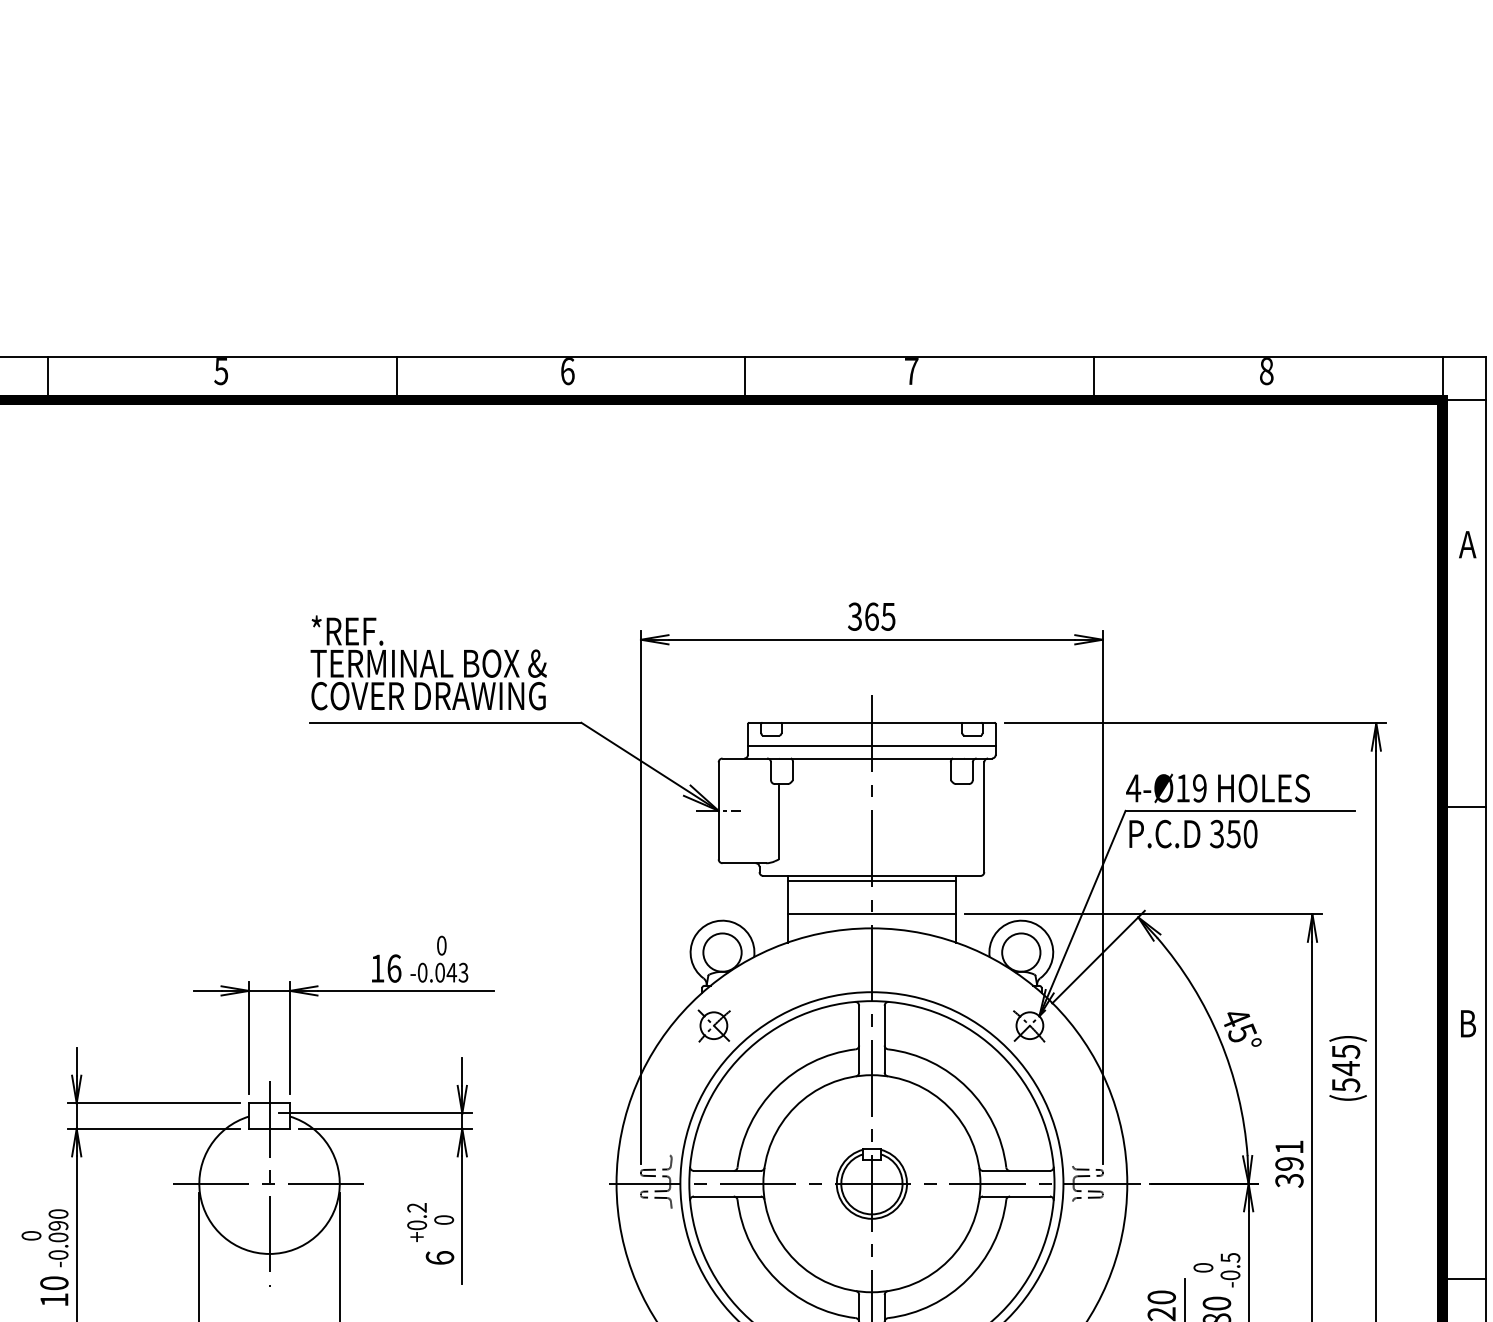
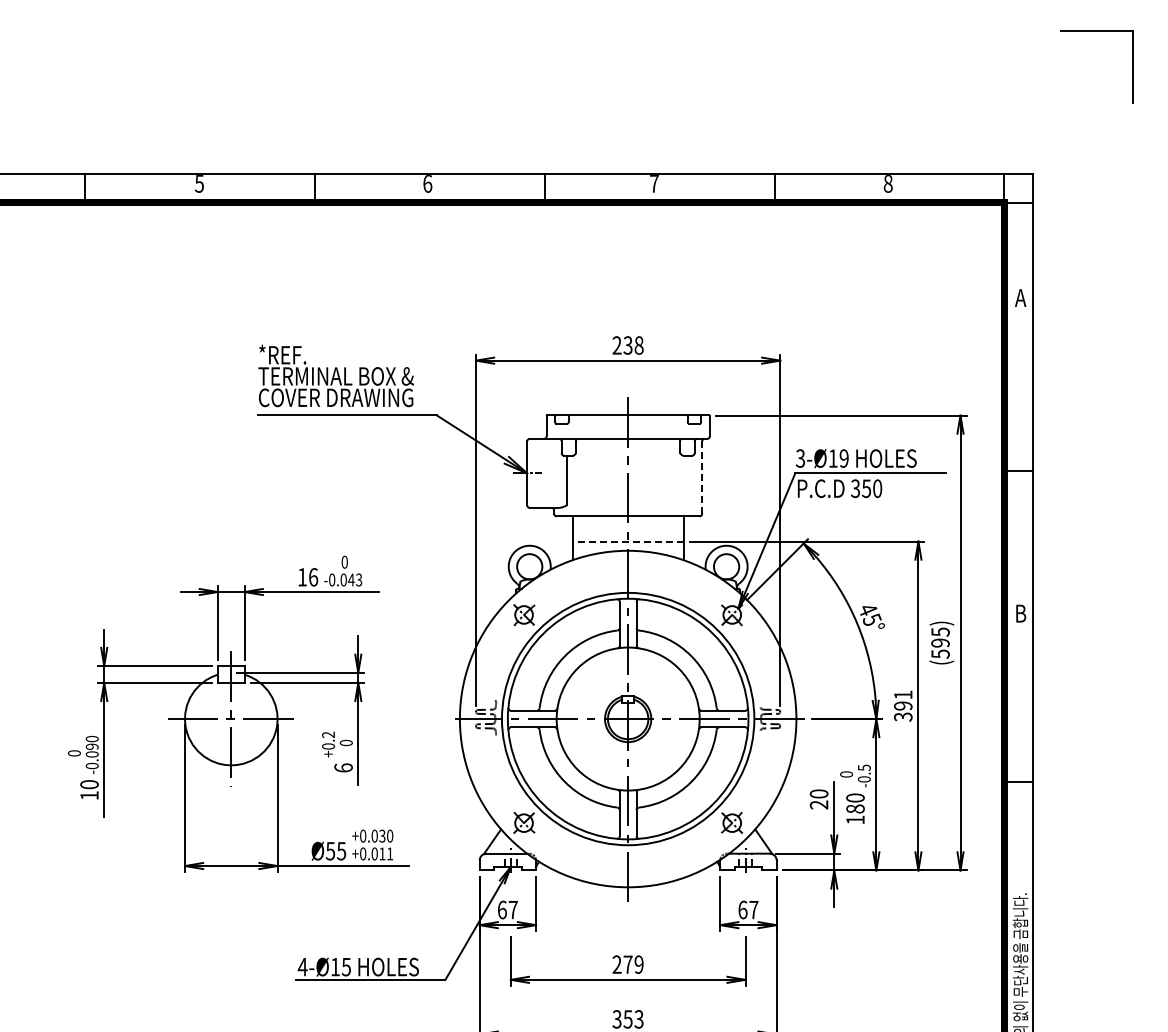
text: (870, 616) -> (627, 345), 365 -> 238
line: (870, 745) -> (627, 430), removed
text: (1133, 788) -> (800, 458), 4-Ø19 -> 3-Ø19
line: (984, 818) -> (702, 478), solid -> dashed
line: (870, 880) -> (627, 519), removed
line: (872, 914) -> (628, 541), solid -> dashed
text: (1345, 1069) -> (940, 643), (545) -> (595)

